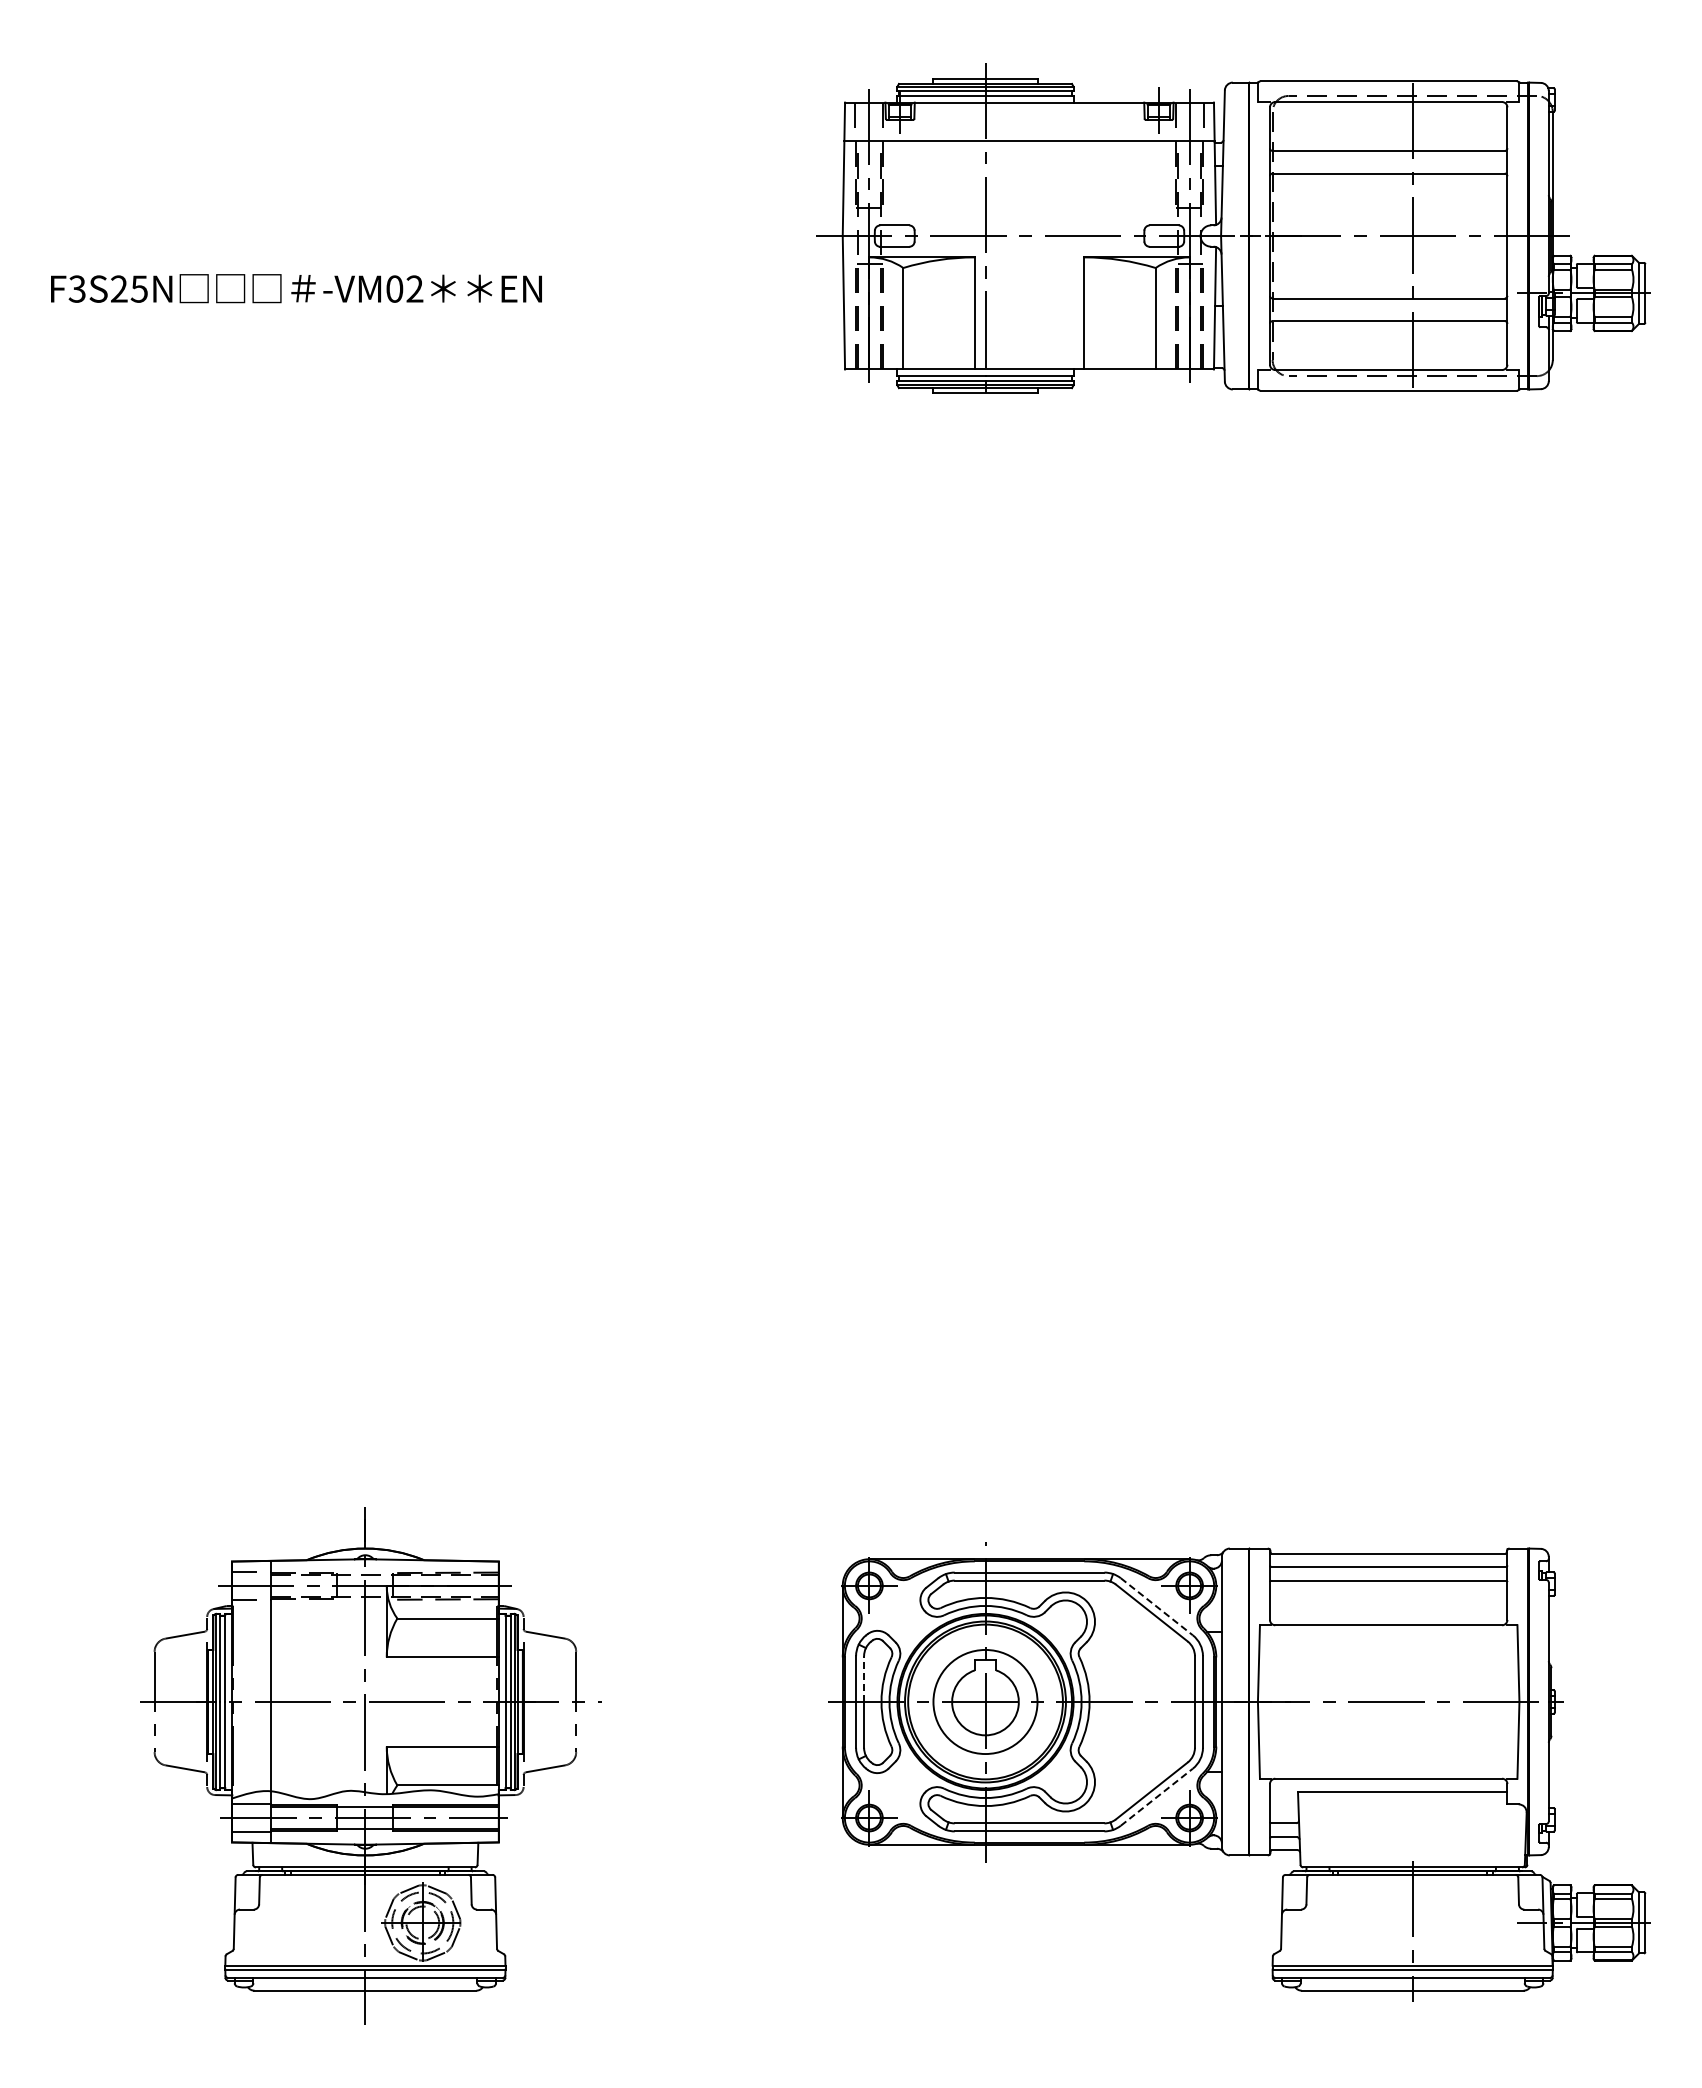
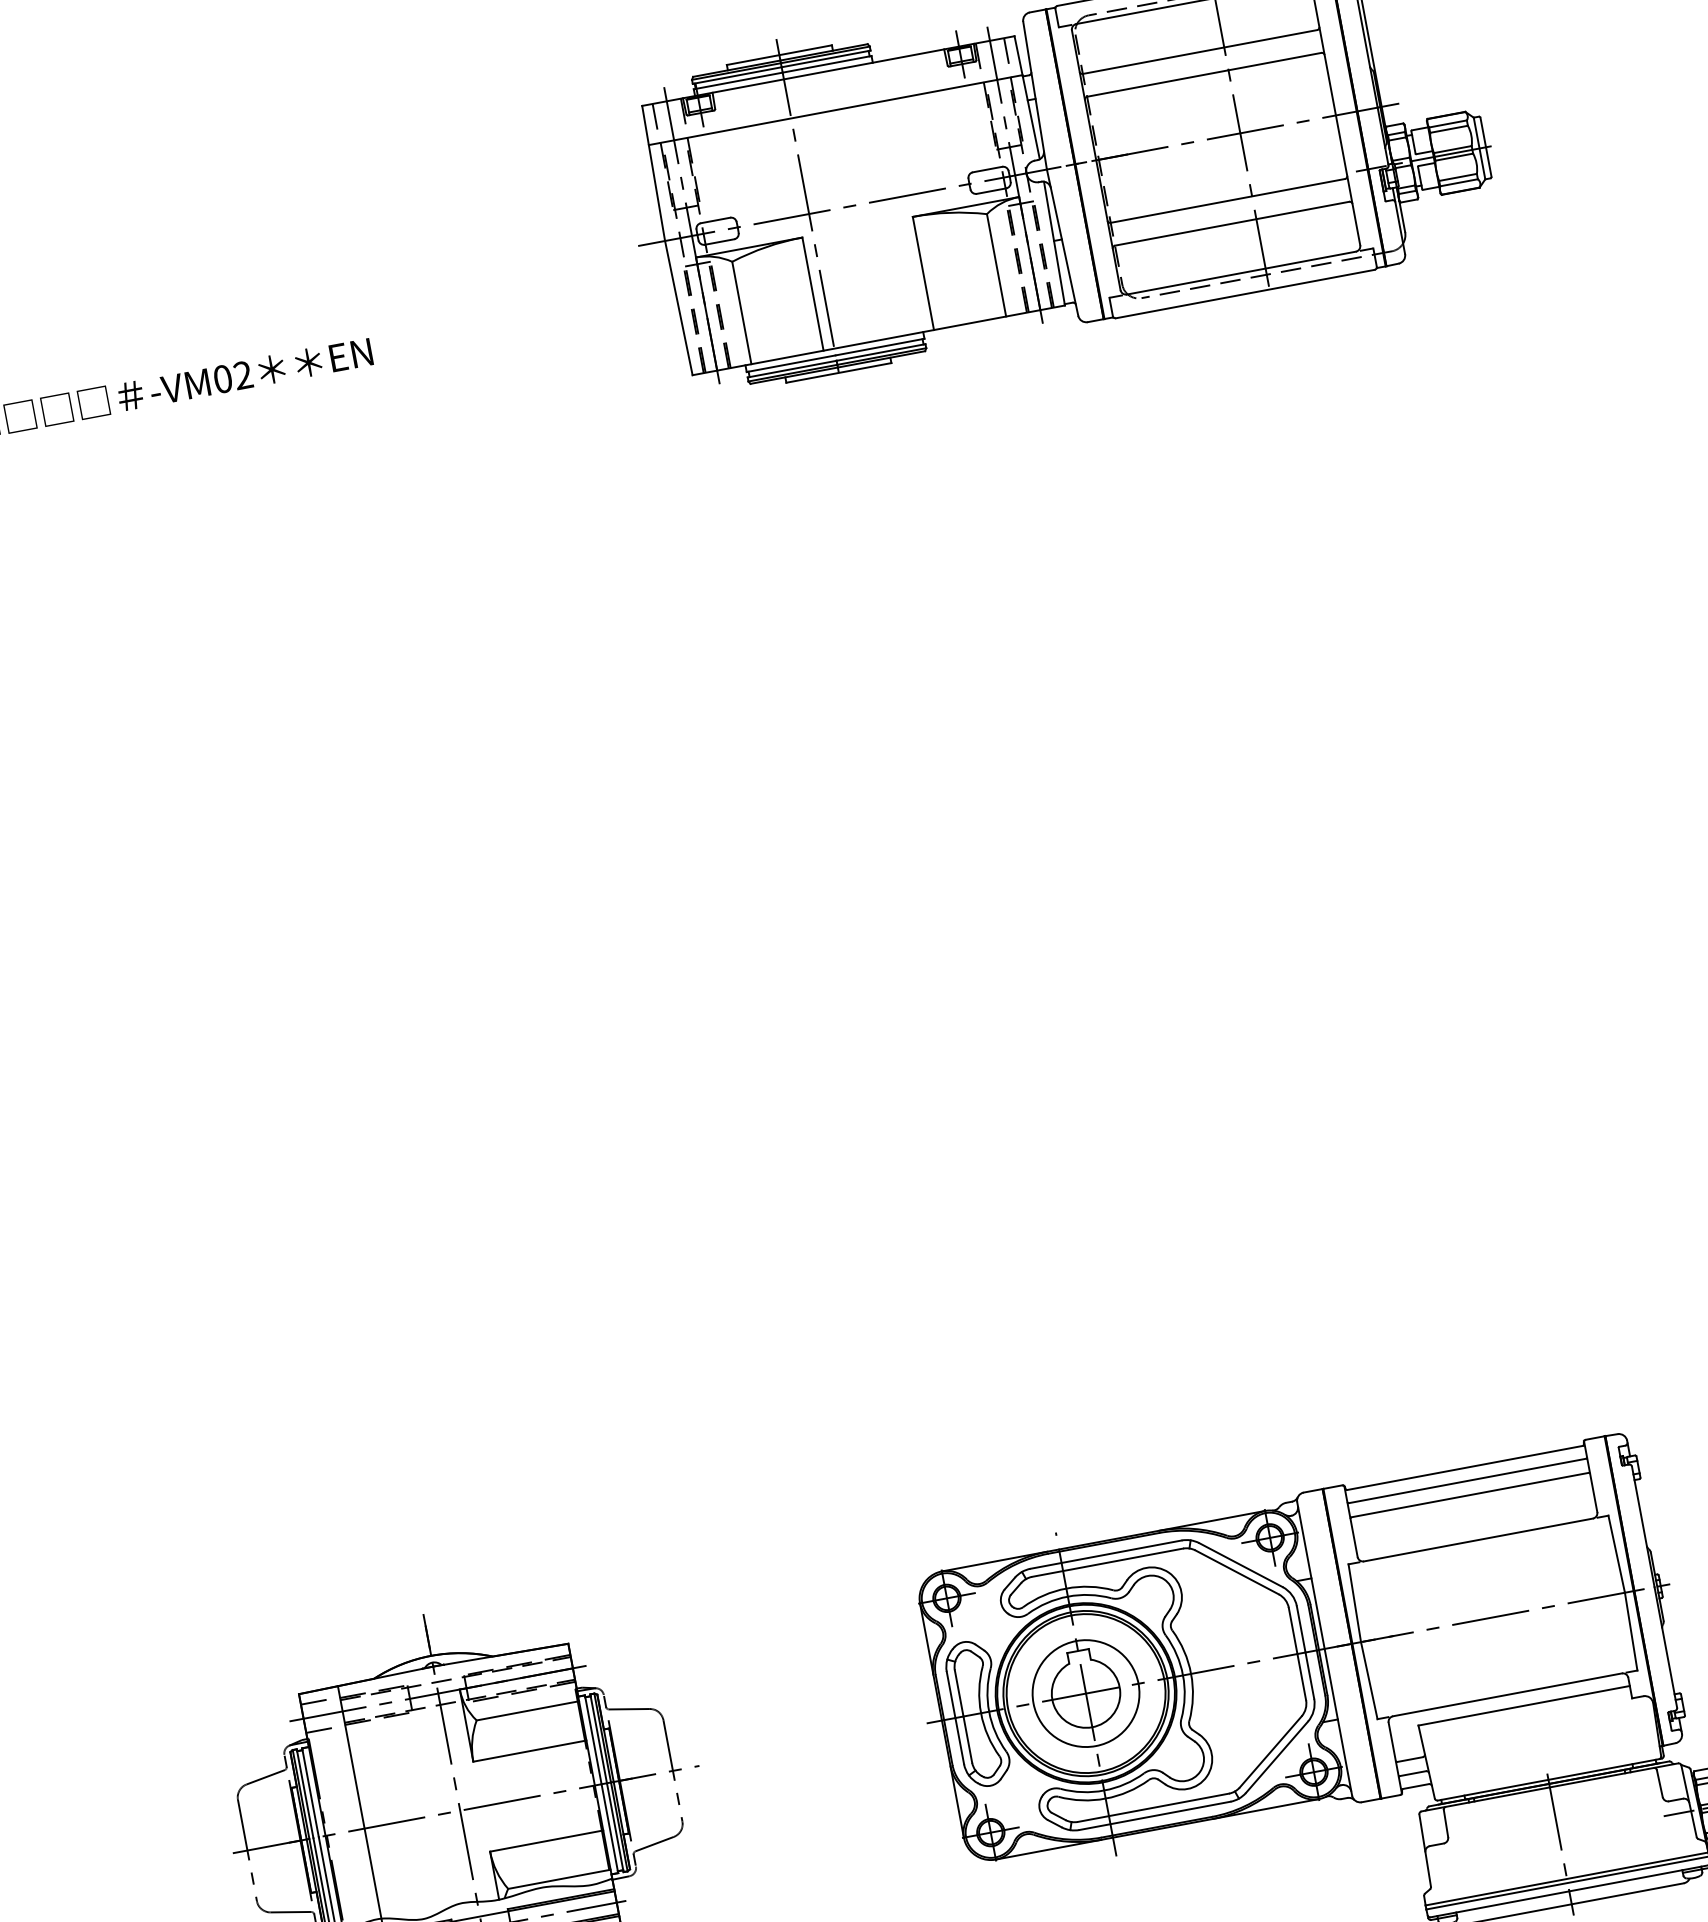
line: (1156, 1606) -> (1240, 1564), dashed -> solid
line: (864, 1679) -> (959, 1693), dashed -> solid
line: (1156, 1797) -> (1276, 1757), dashed -> solid

